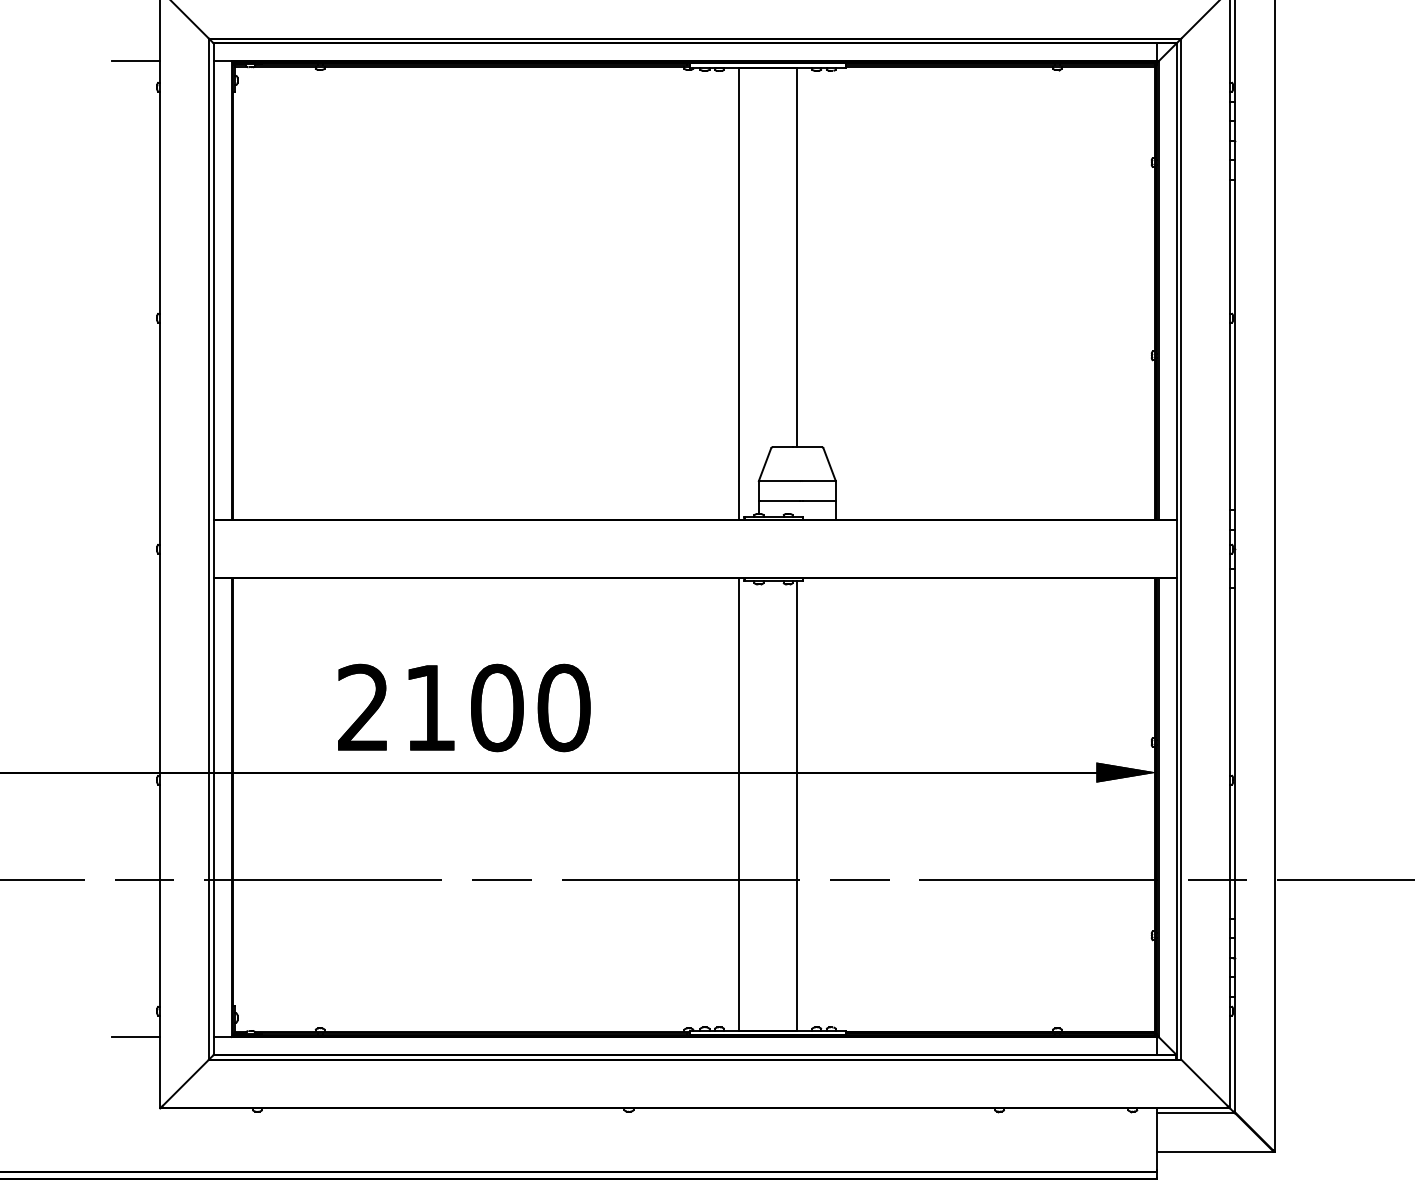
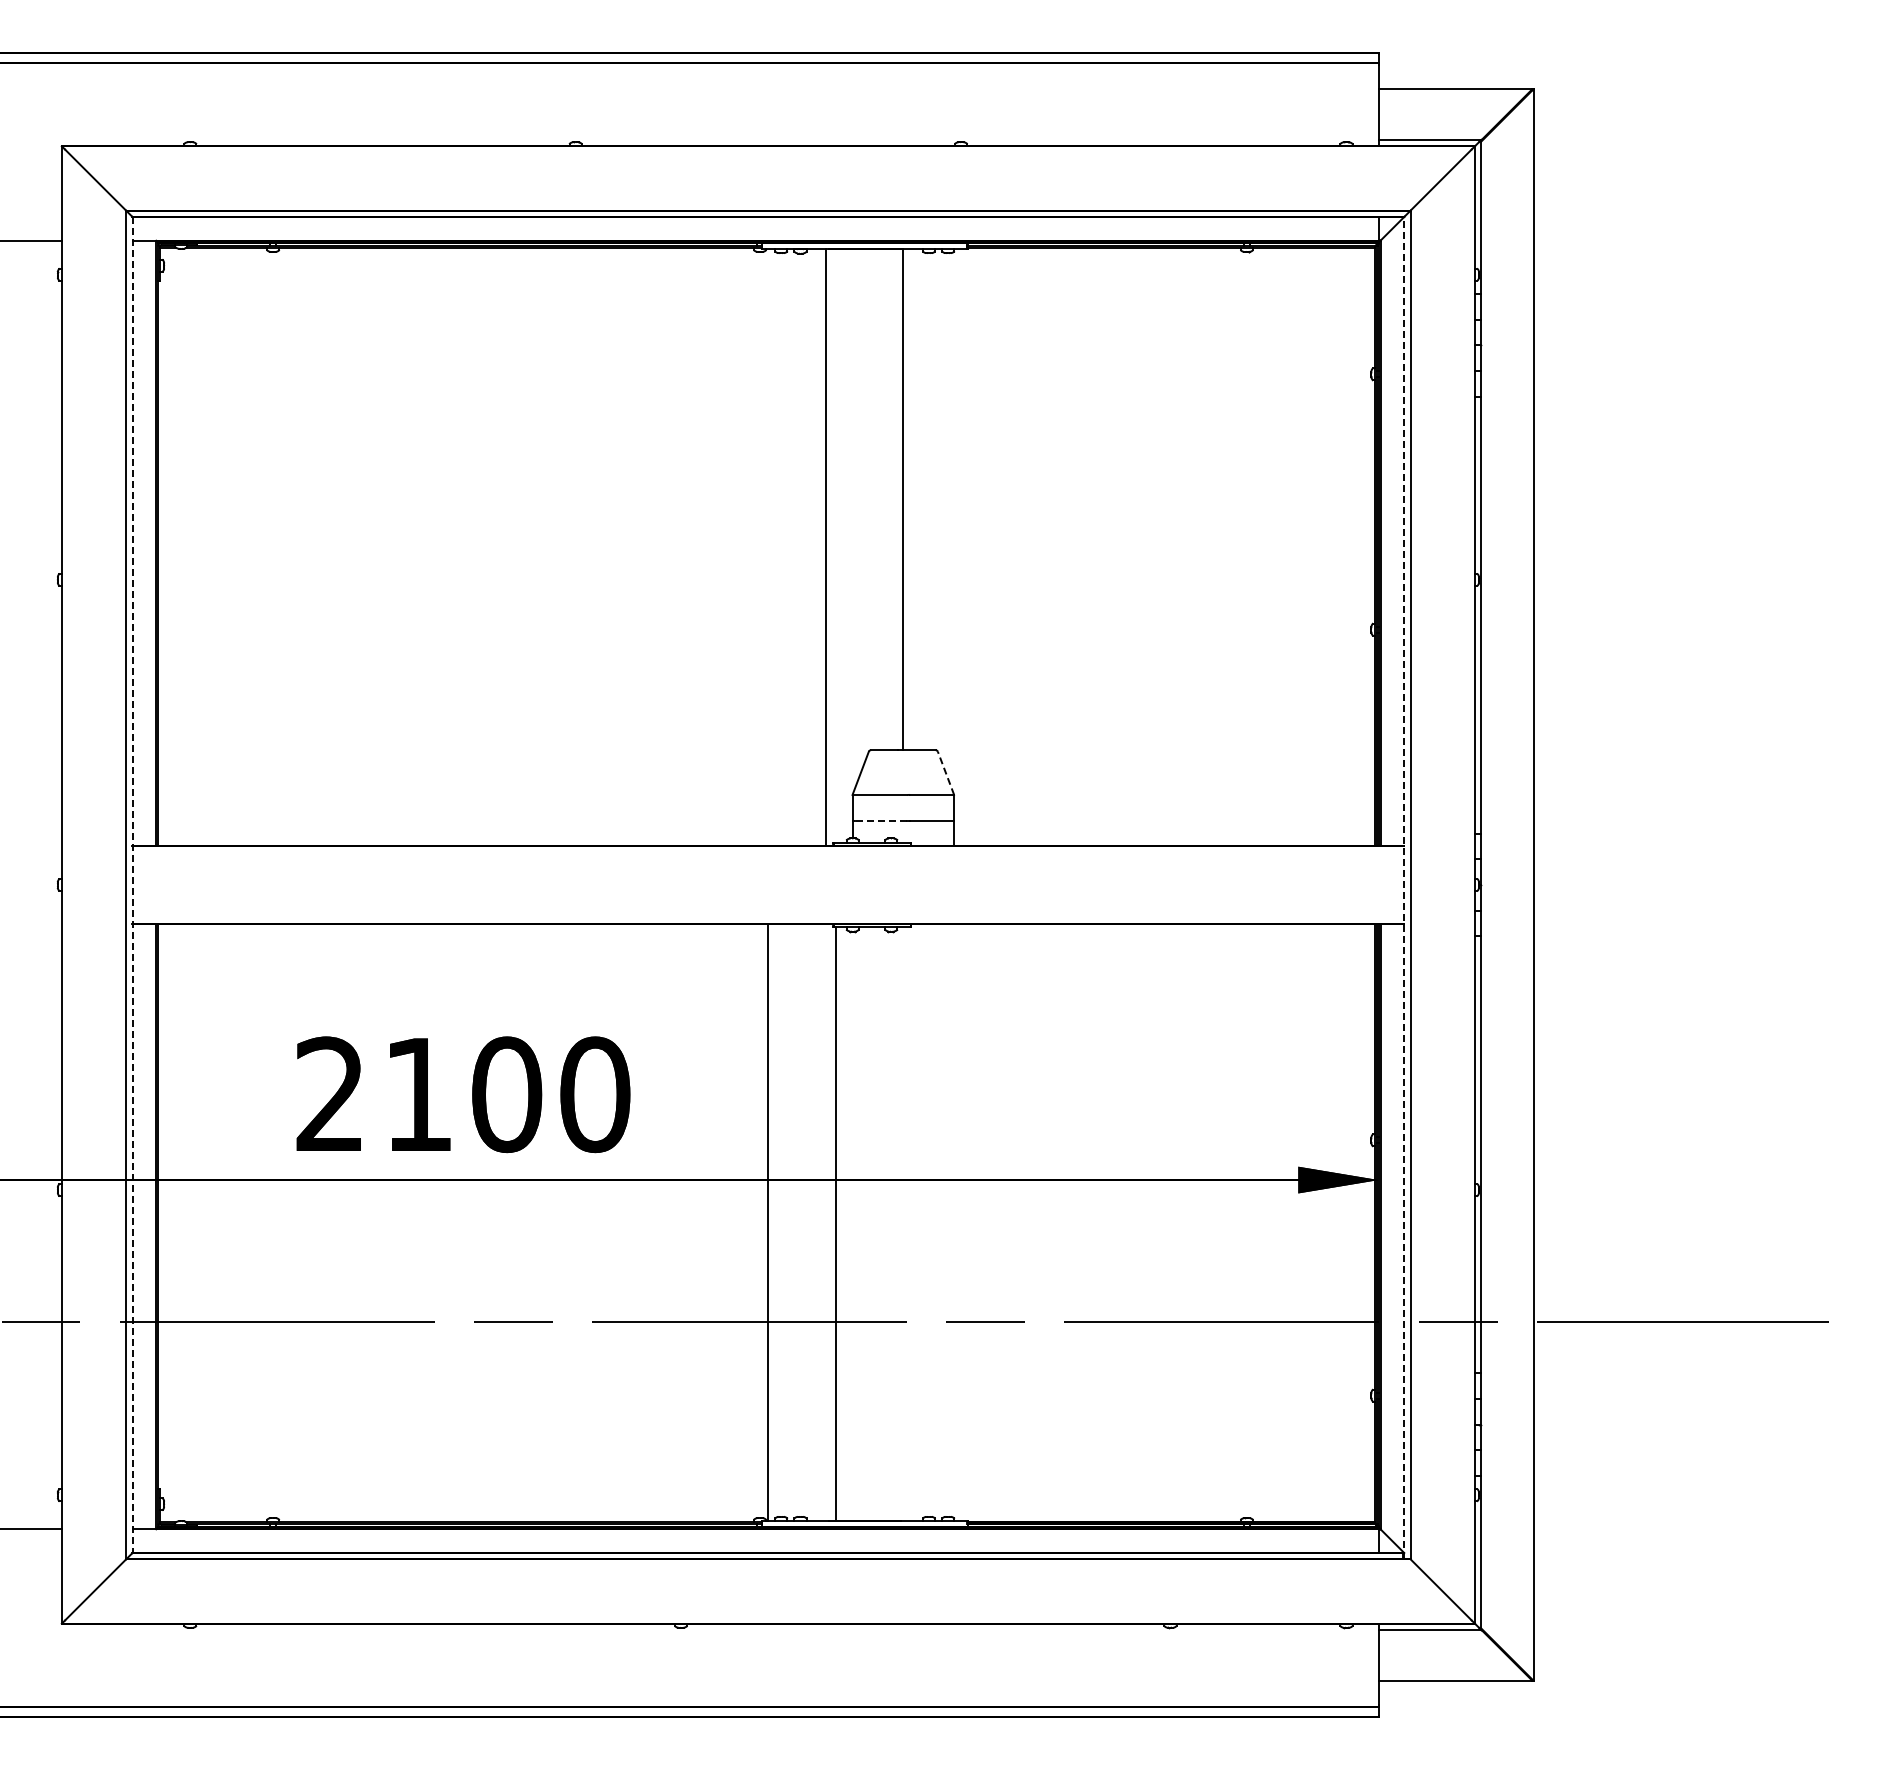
line: (829, 464) -> (945, 772), solid -> dashed
line: (780, 500) -> (880, 820), solid -> dashed
line: (213, 549) -> (132, 885), solid -> dashed
line: (1176, 551) -> (1404, 887), solid -> dashed
line: (739, 803) -> (768, 1221), moved
line: (797, 805) -> (836, 1223), moved

